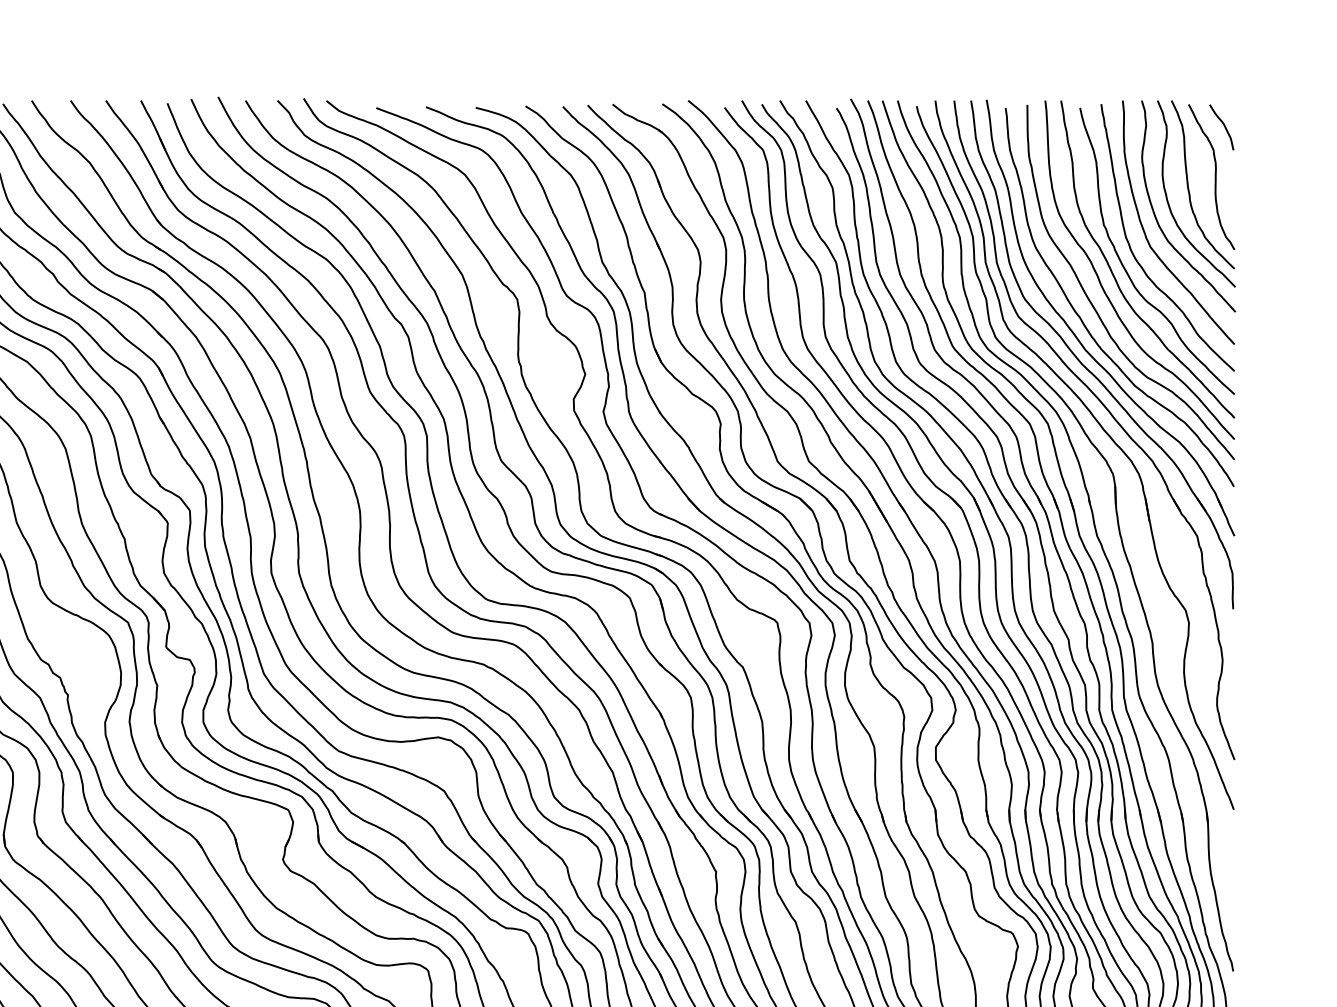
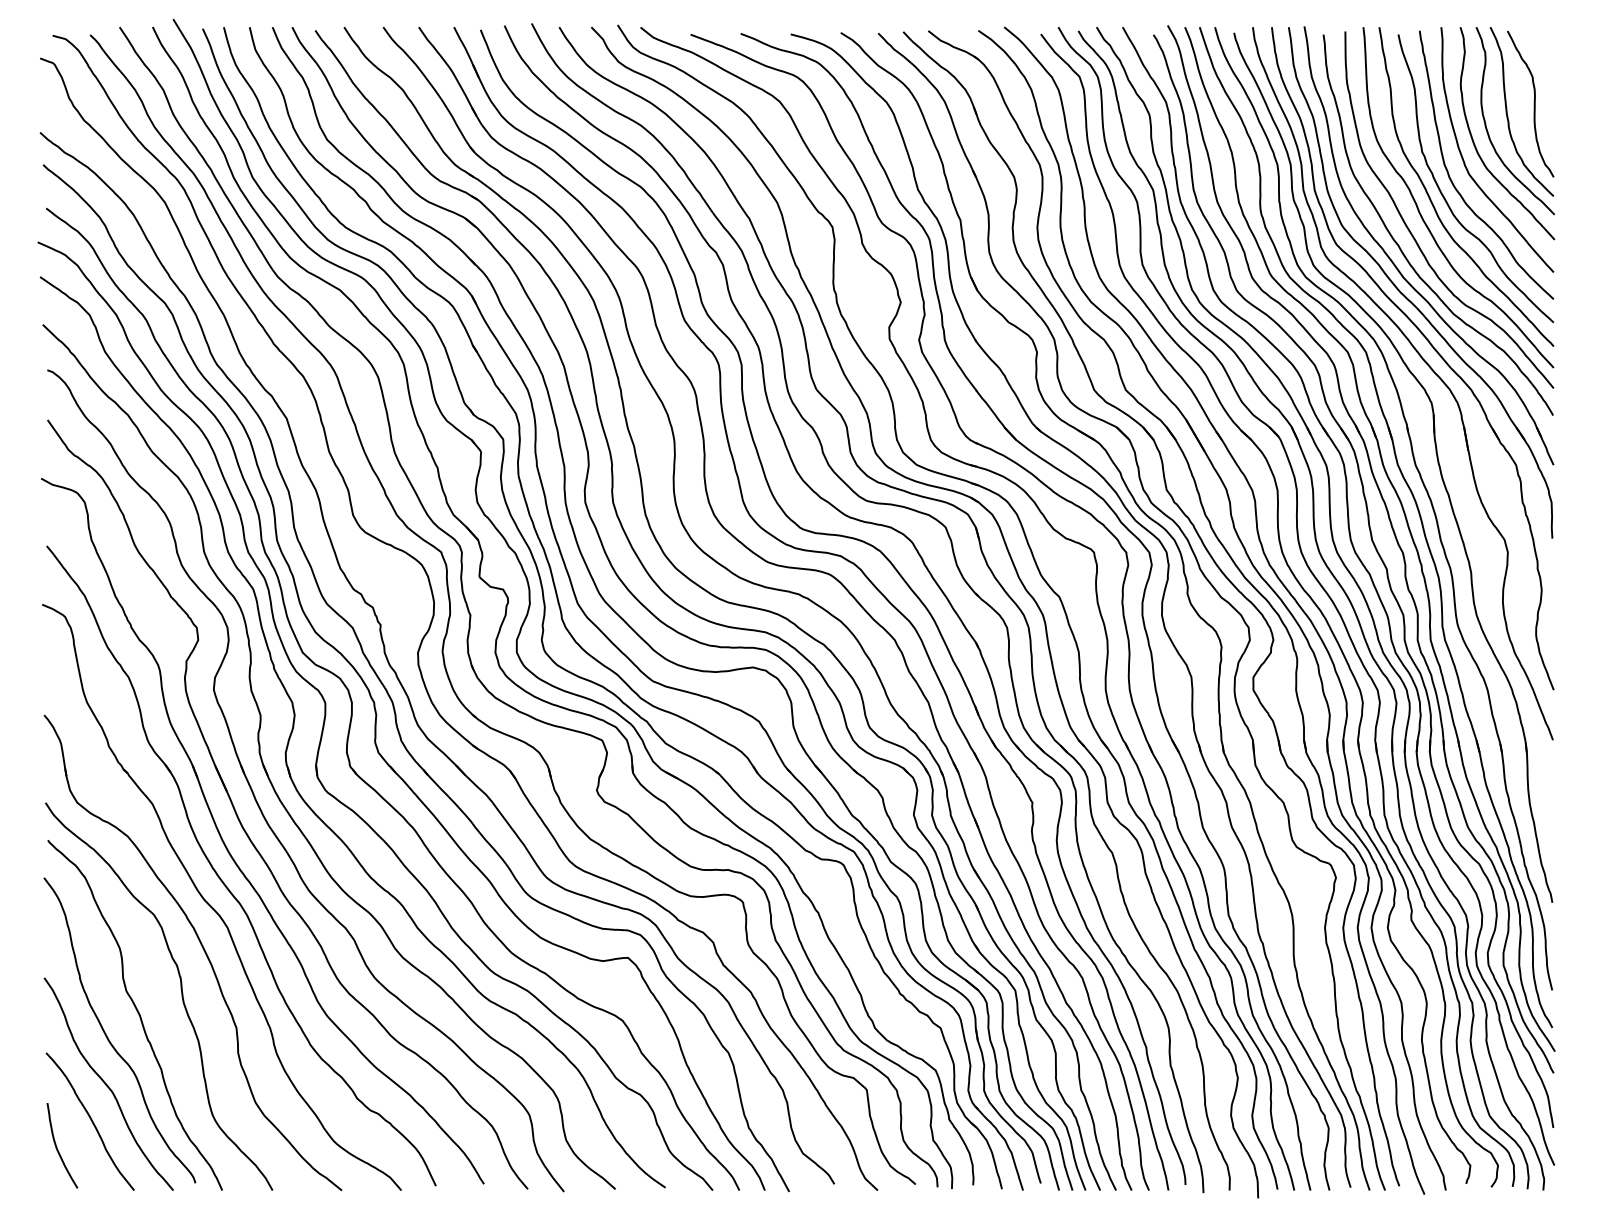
curve: (1223, 125) -> (1542, 52), removed

